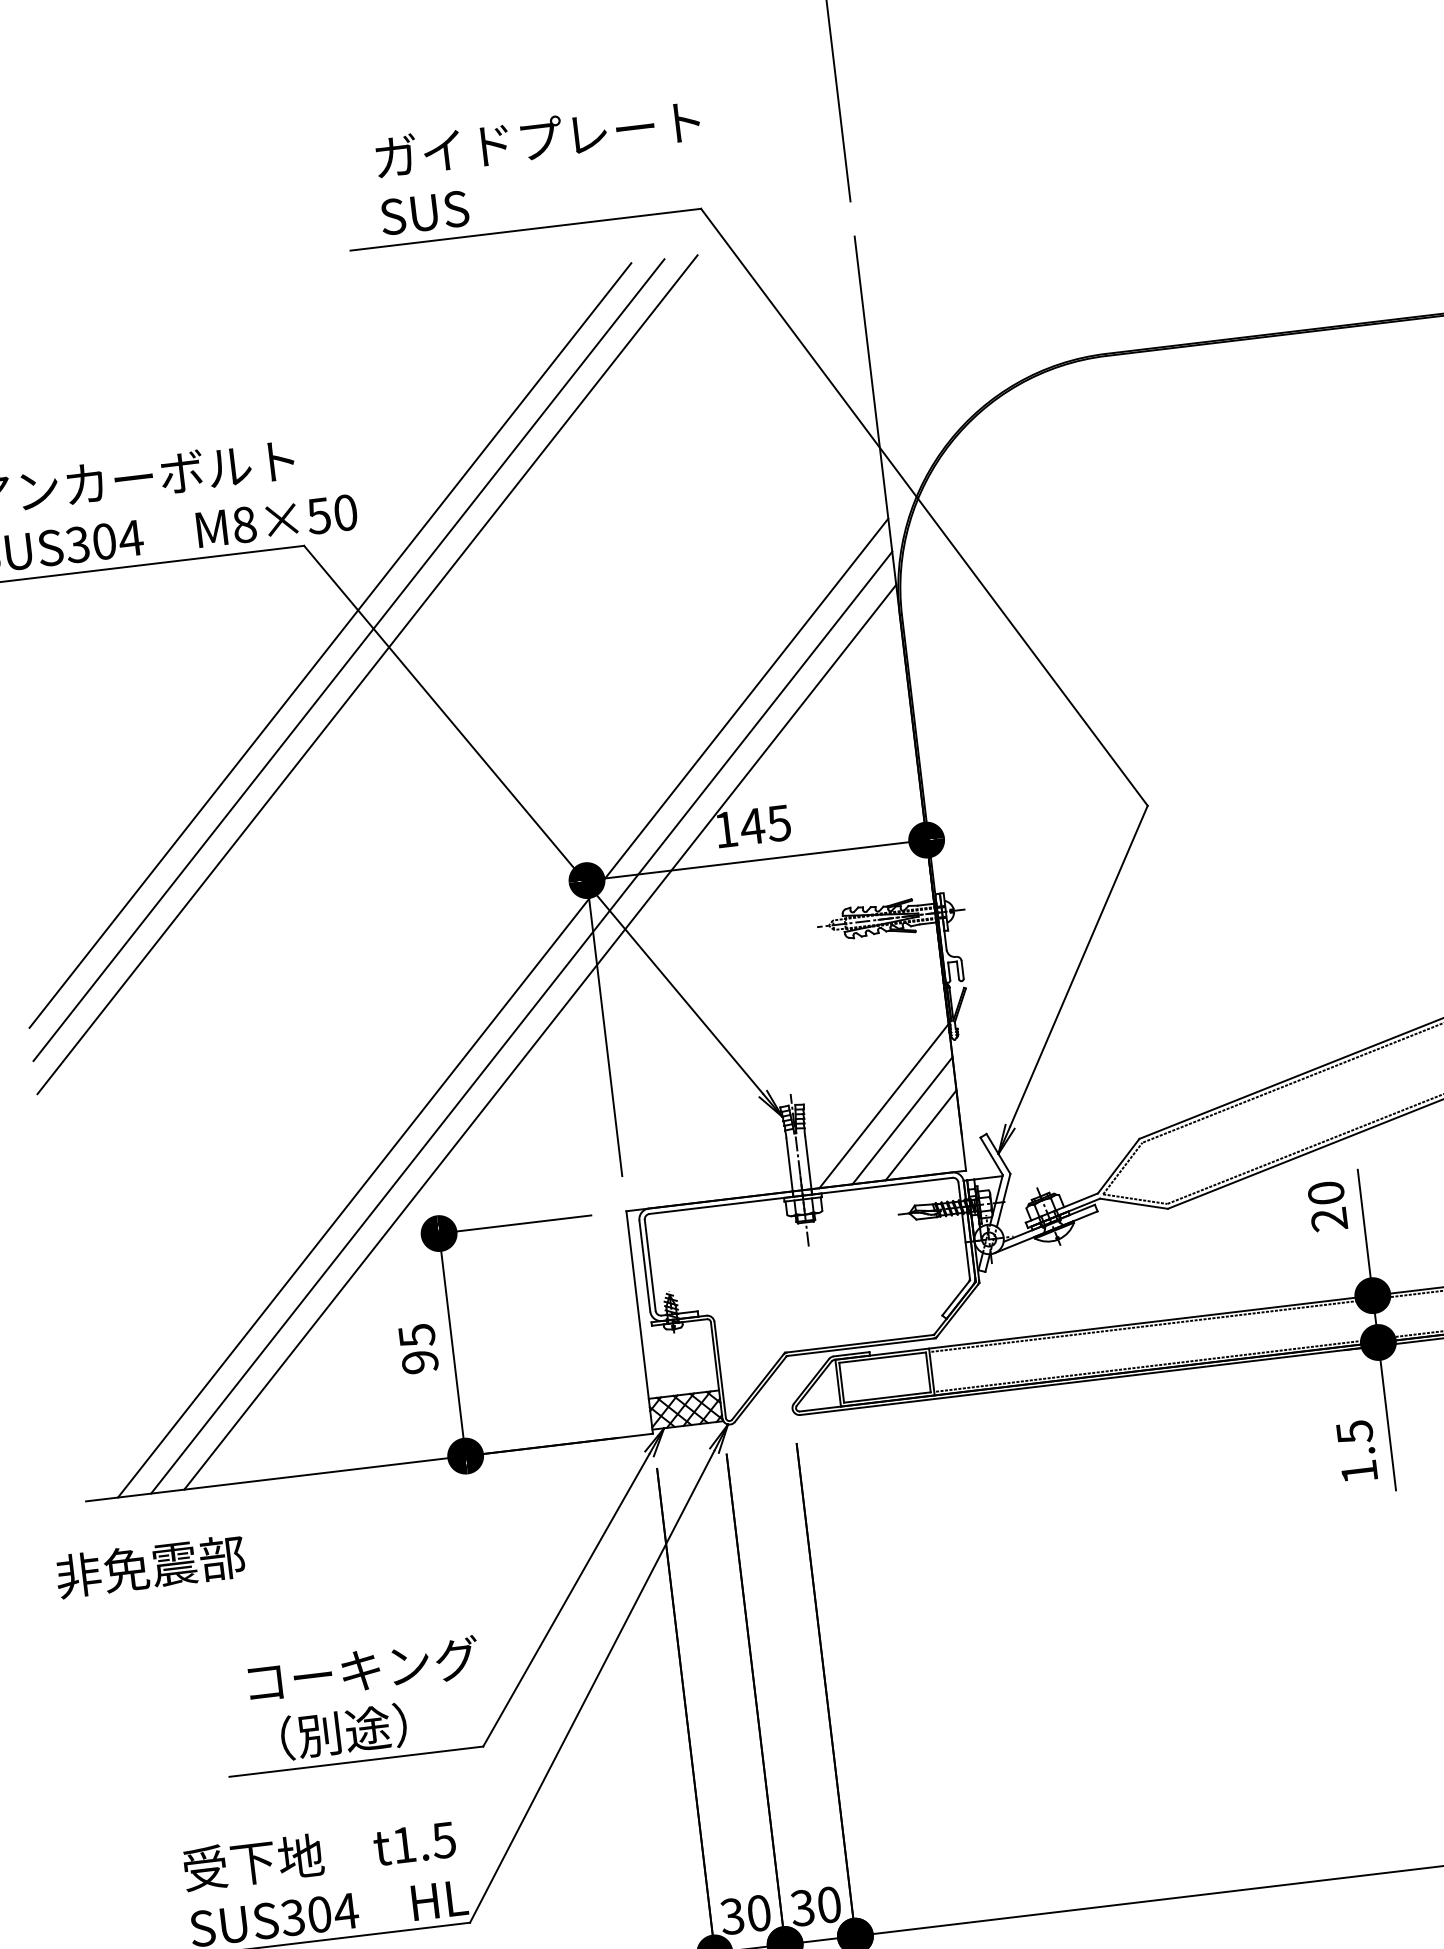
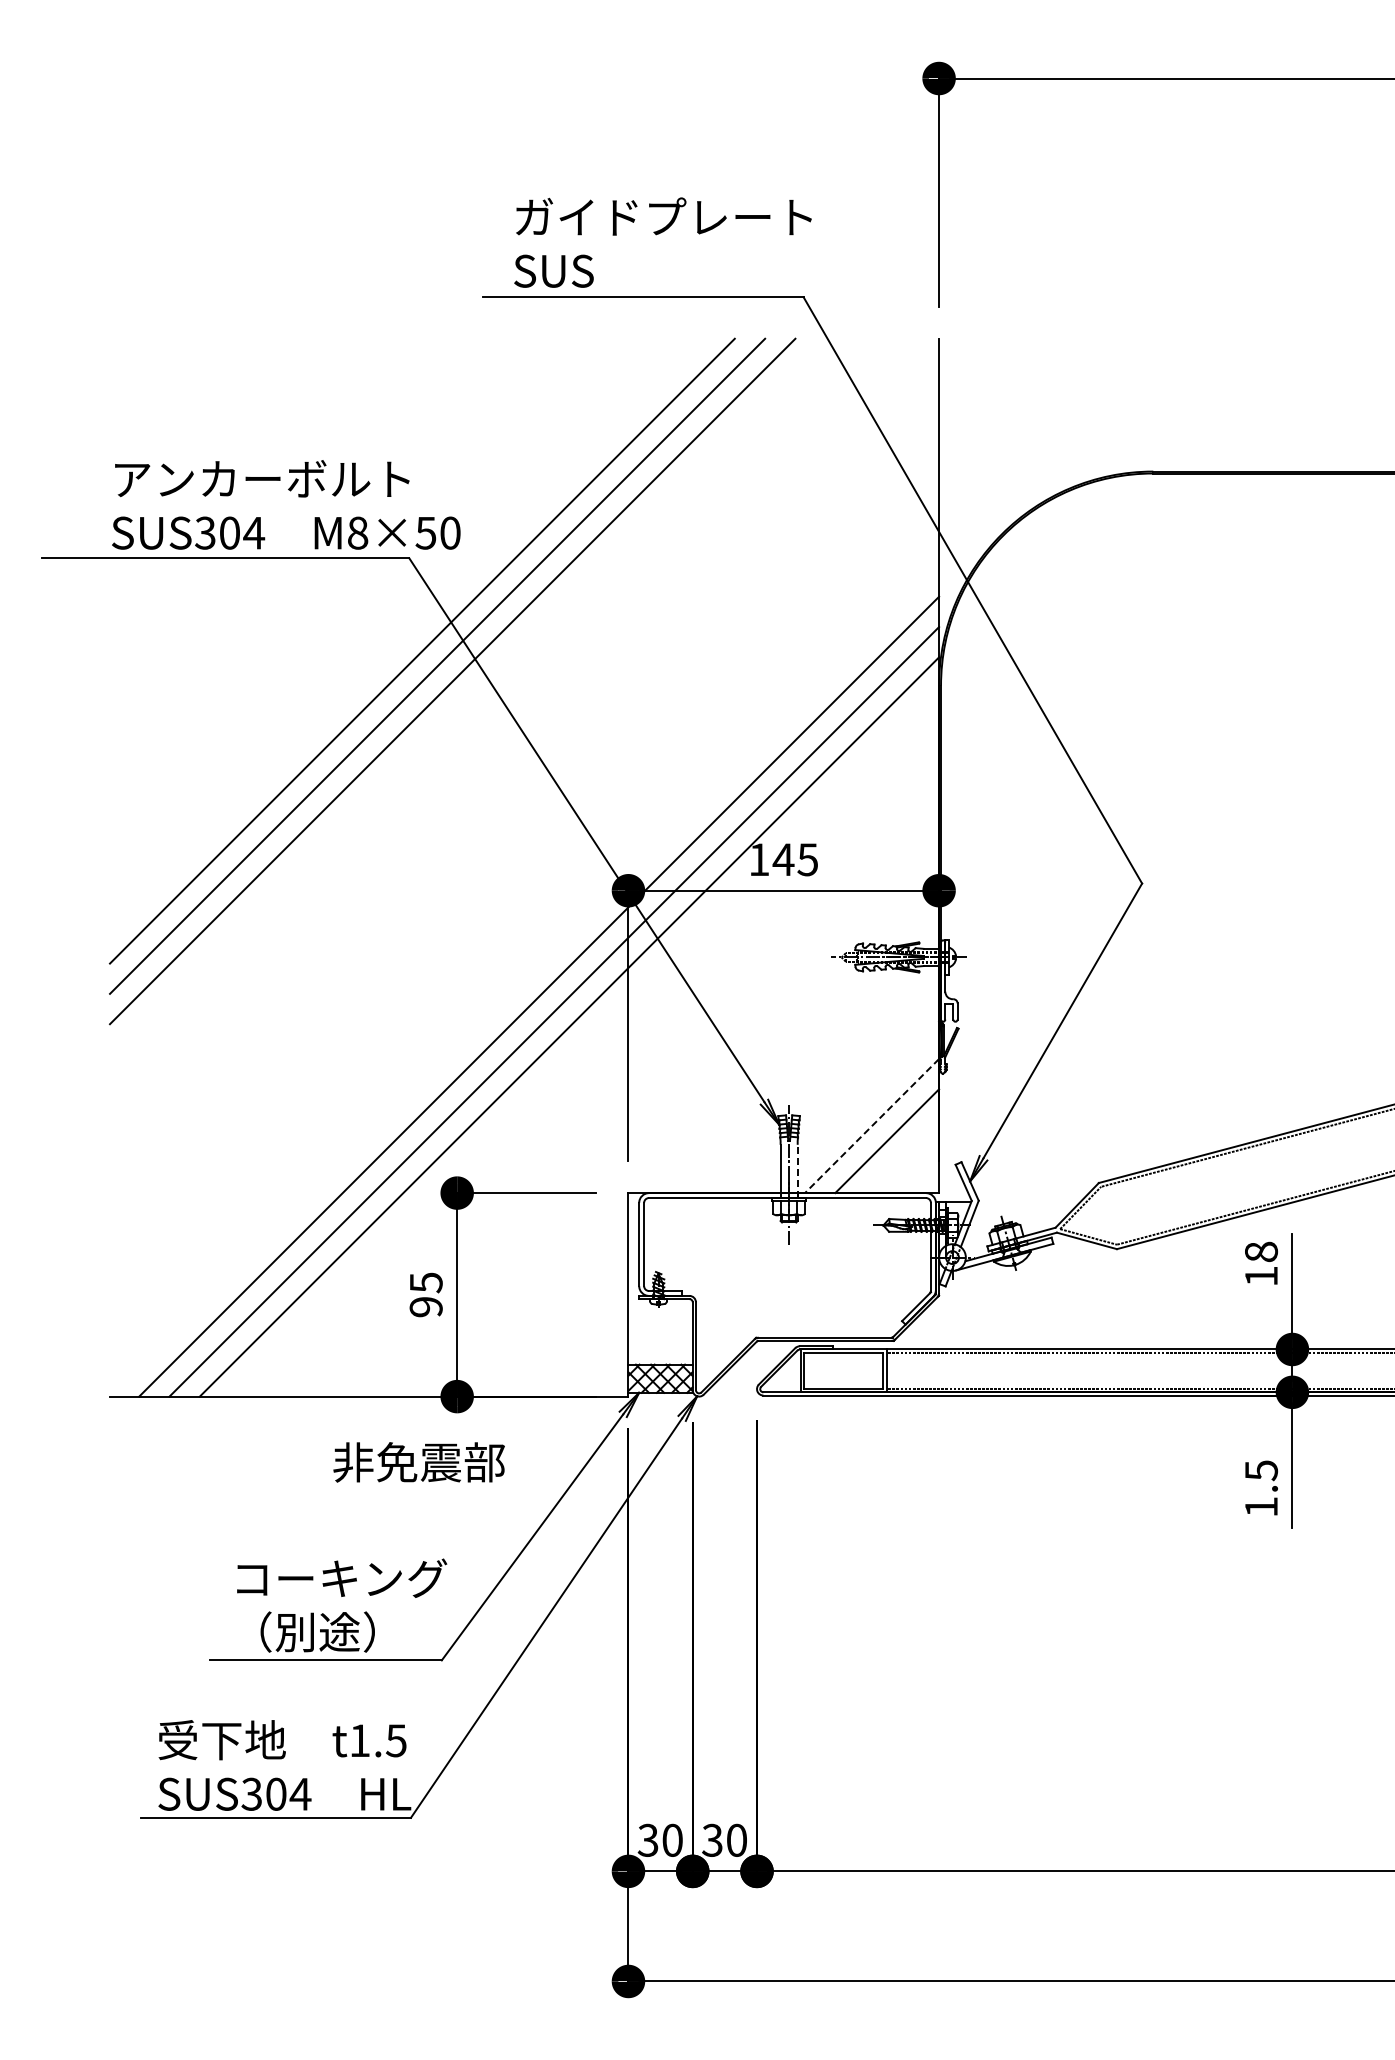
line: (884, 1106) -> (872, 1126), solid -> dashed
line: (921, 1135) -> (902, 1156), removed
line: (808, 1165) -> (797, 1171), solid -> dashed
text: (1326, 1205) -> (1260, 1263), 20 -> 18
text: (149, 1566) -> (418, 1462), moved

